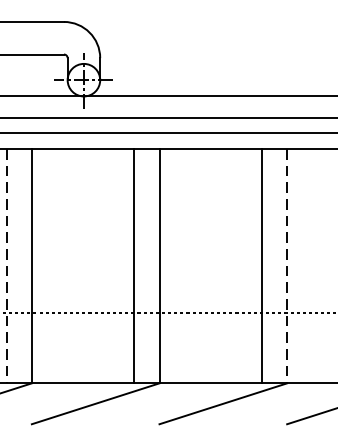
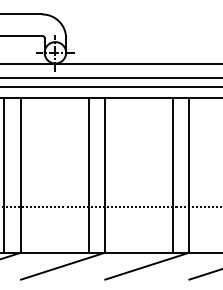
line: (6, 266) -> (4, 175), dashed -> solid
line: (287, 266) -> (189, 175), dashed -> solid

